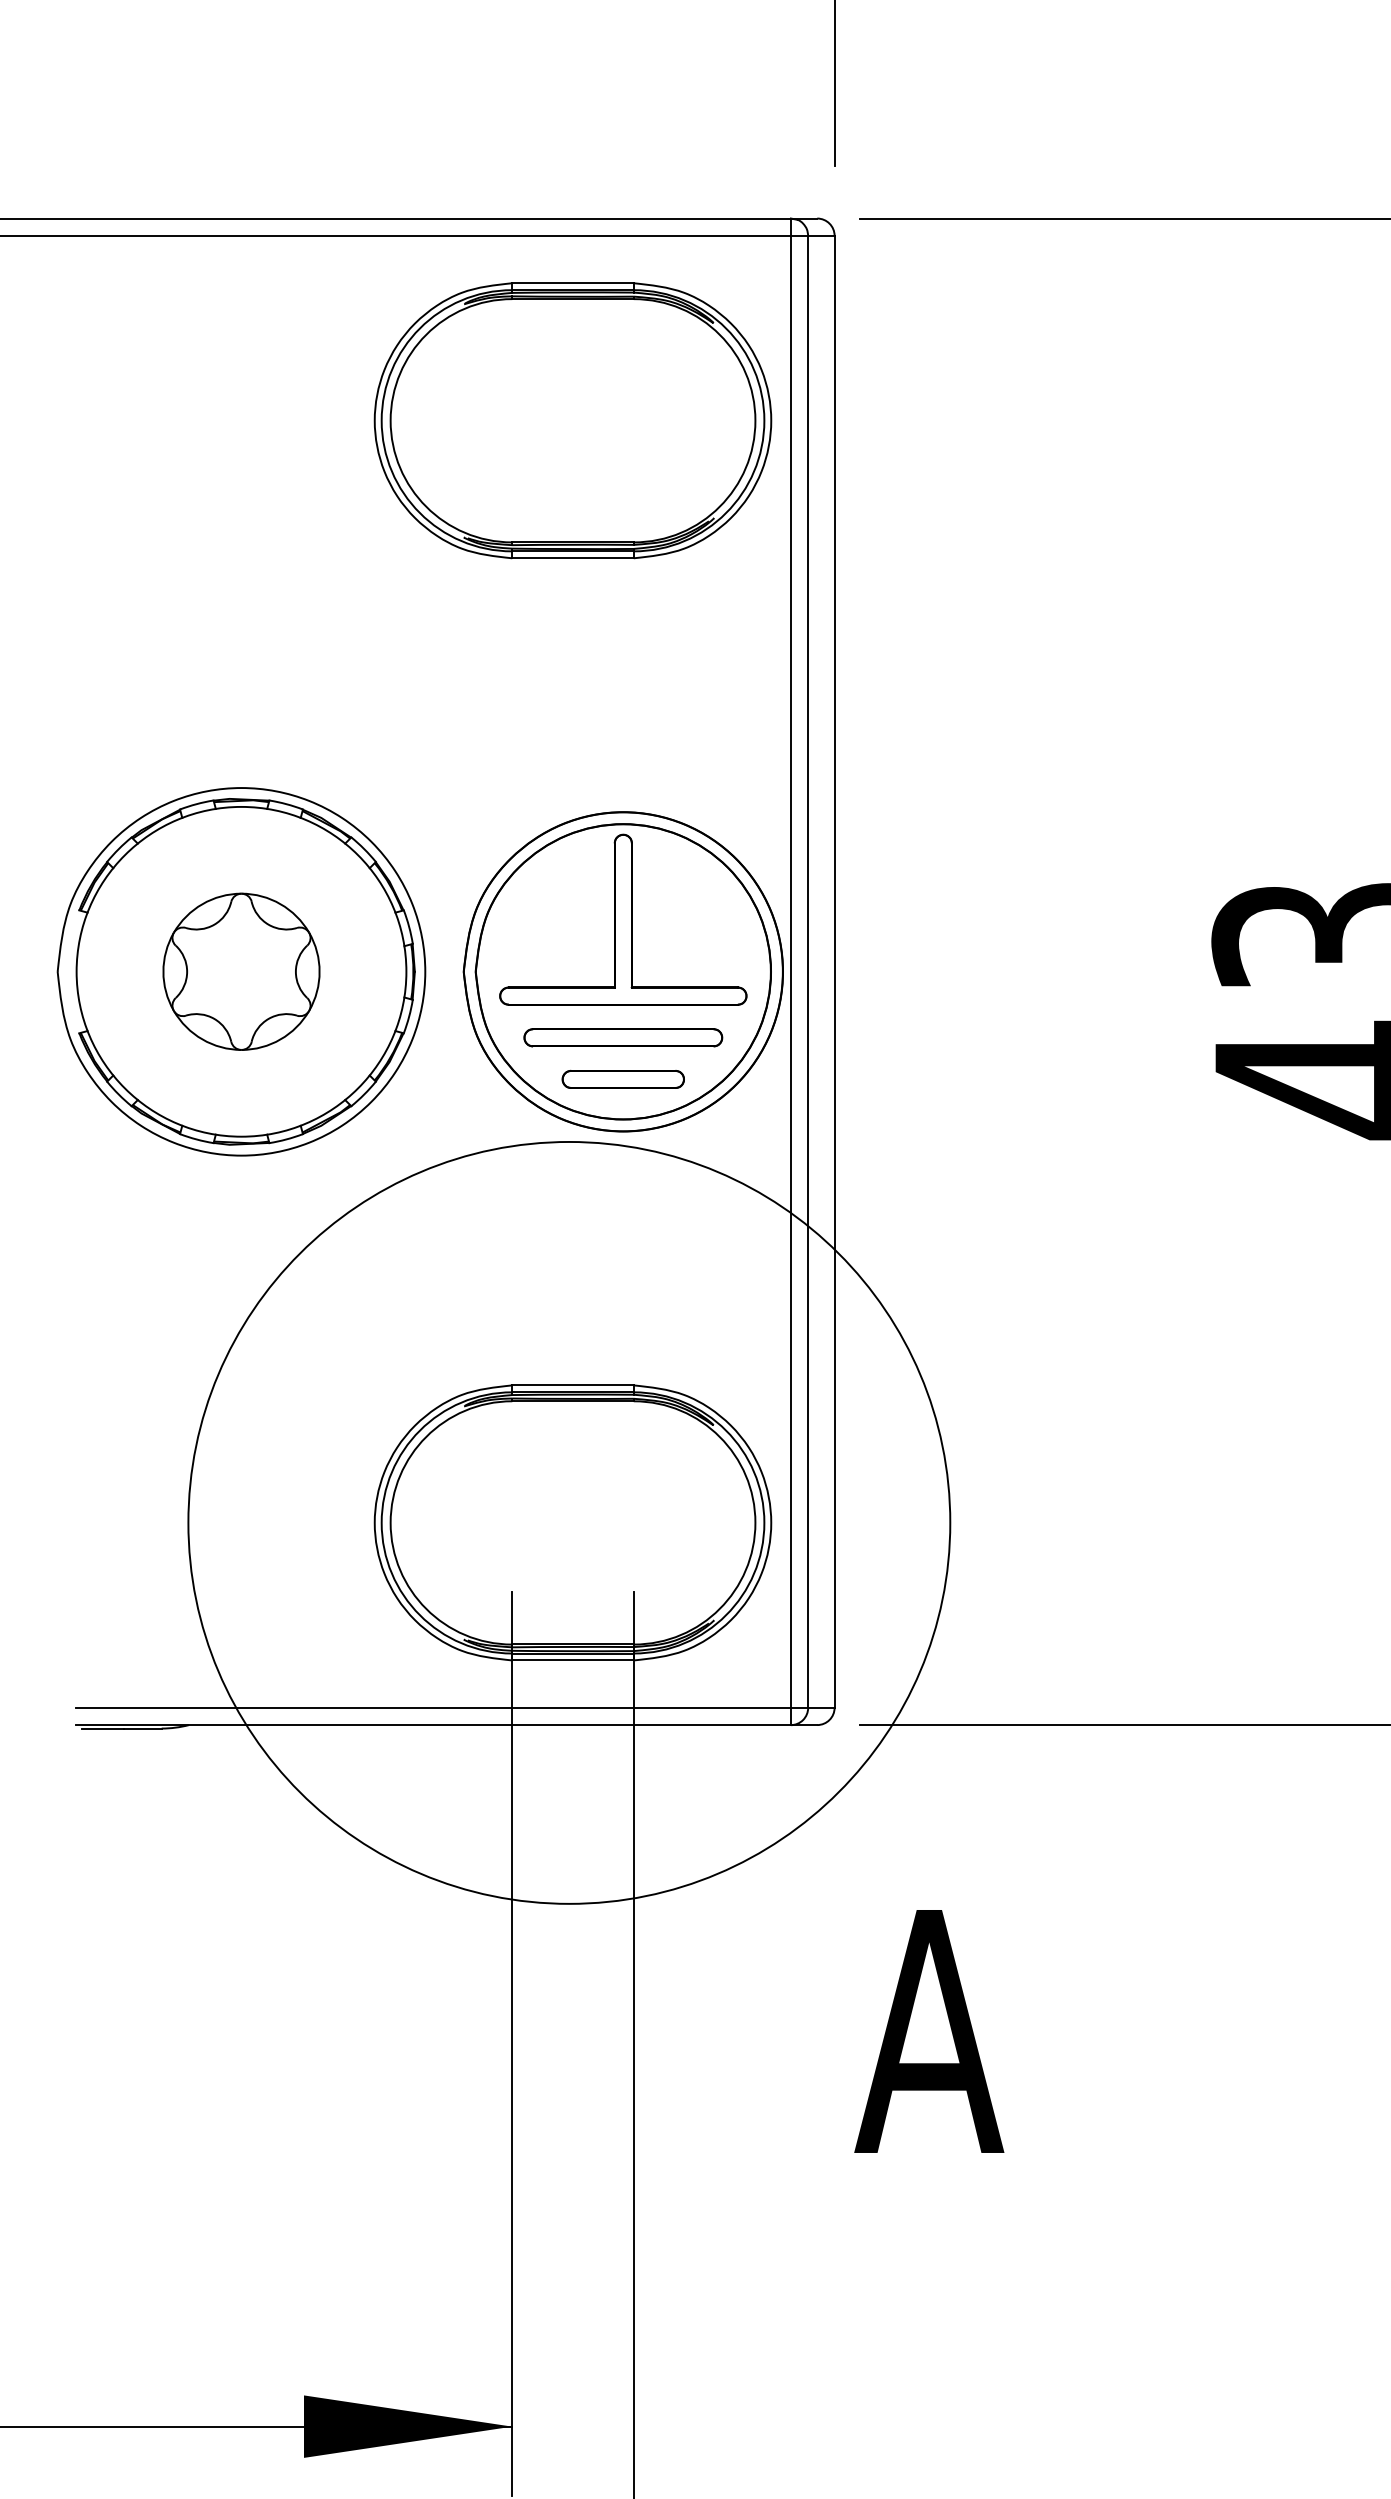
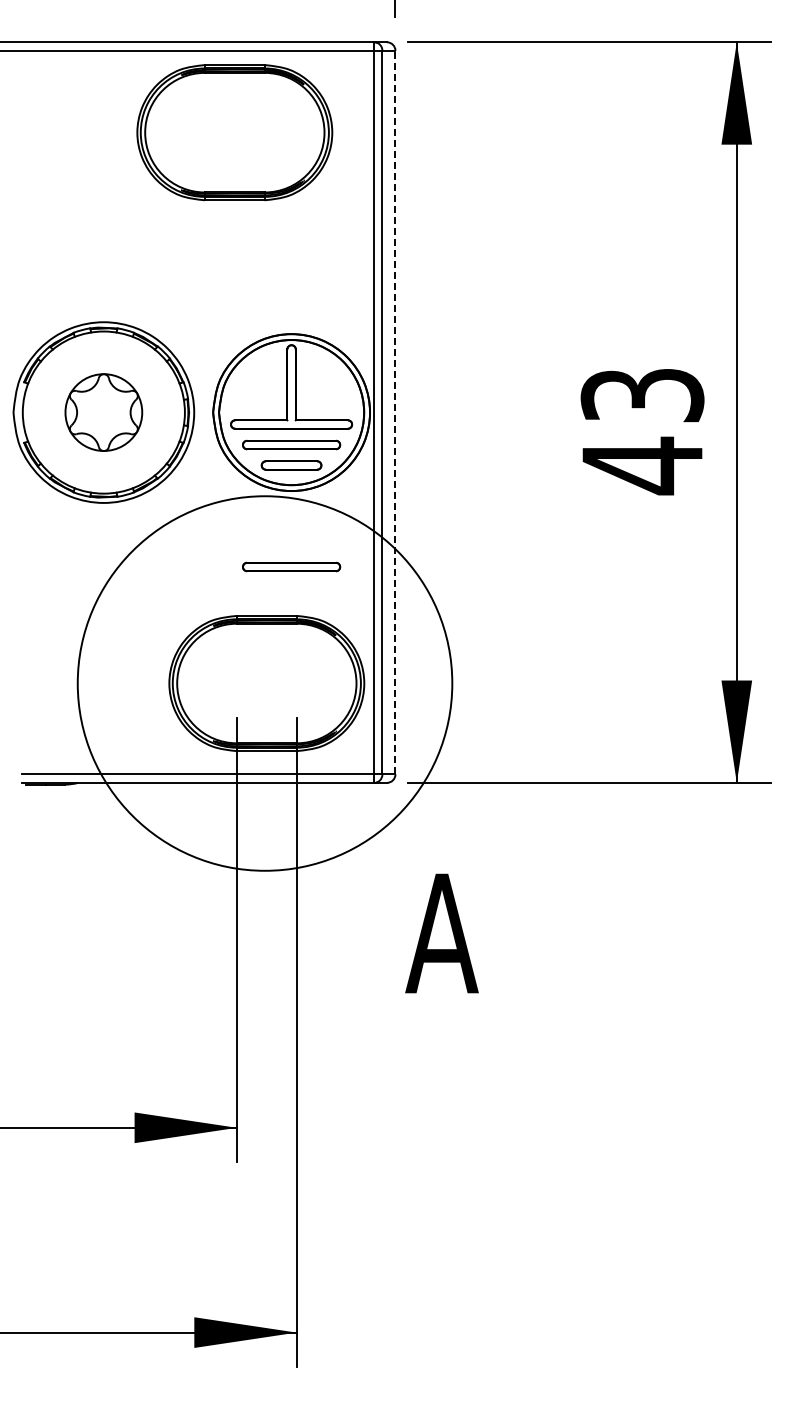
part: (572, 420) -> (234, 132), moved
line: (834, 971) -> (395, 412), solid -> dashed
part: (623, 1284) -> (291, 566), added

